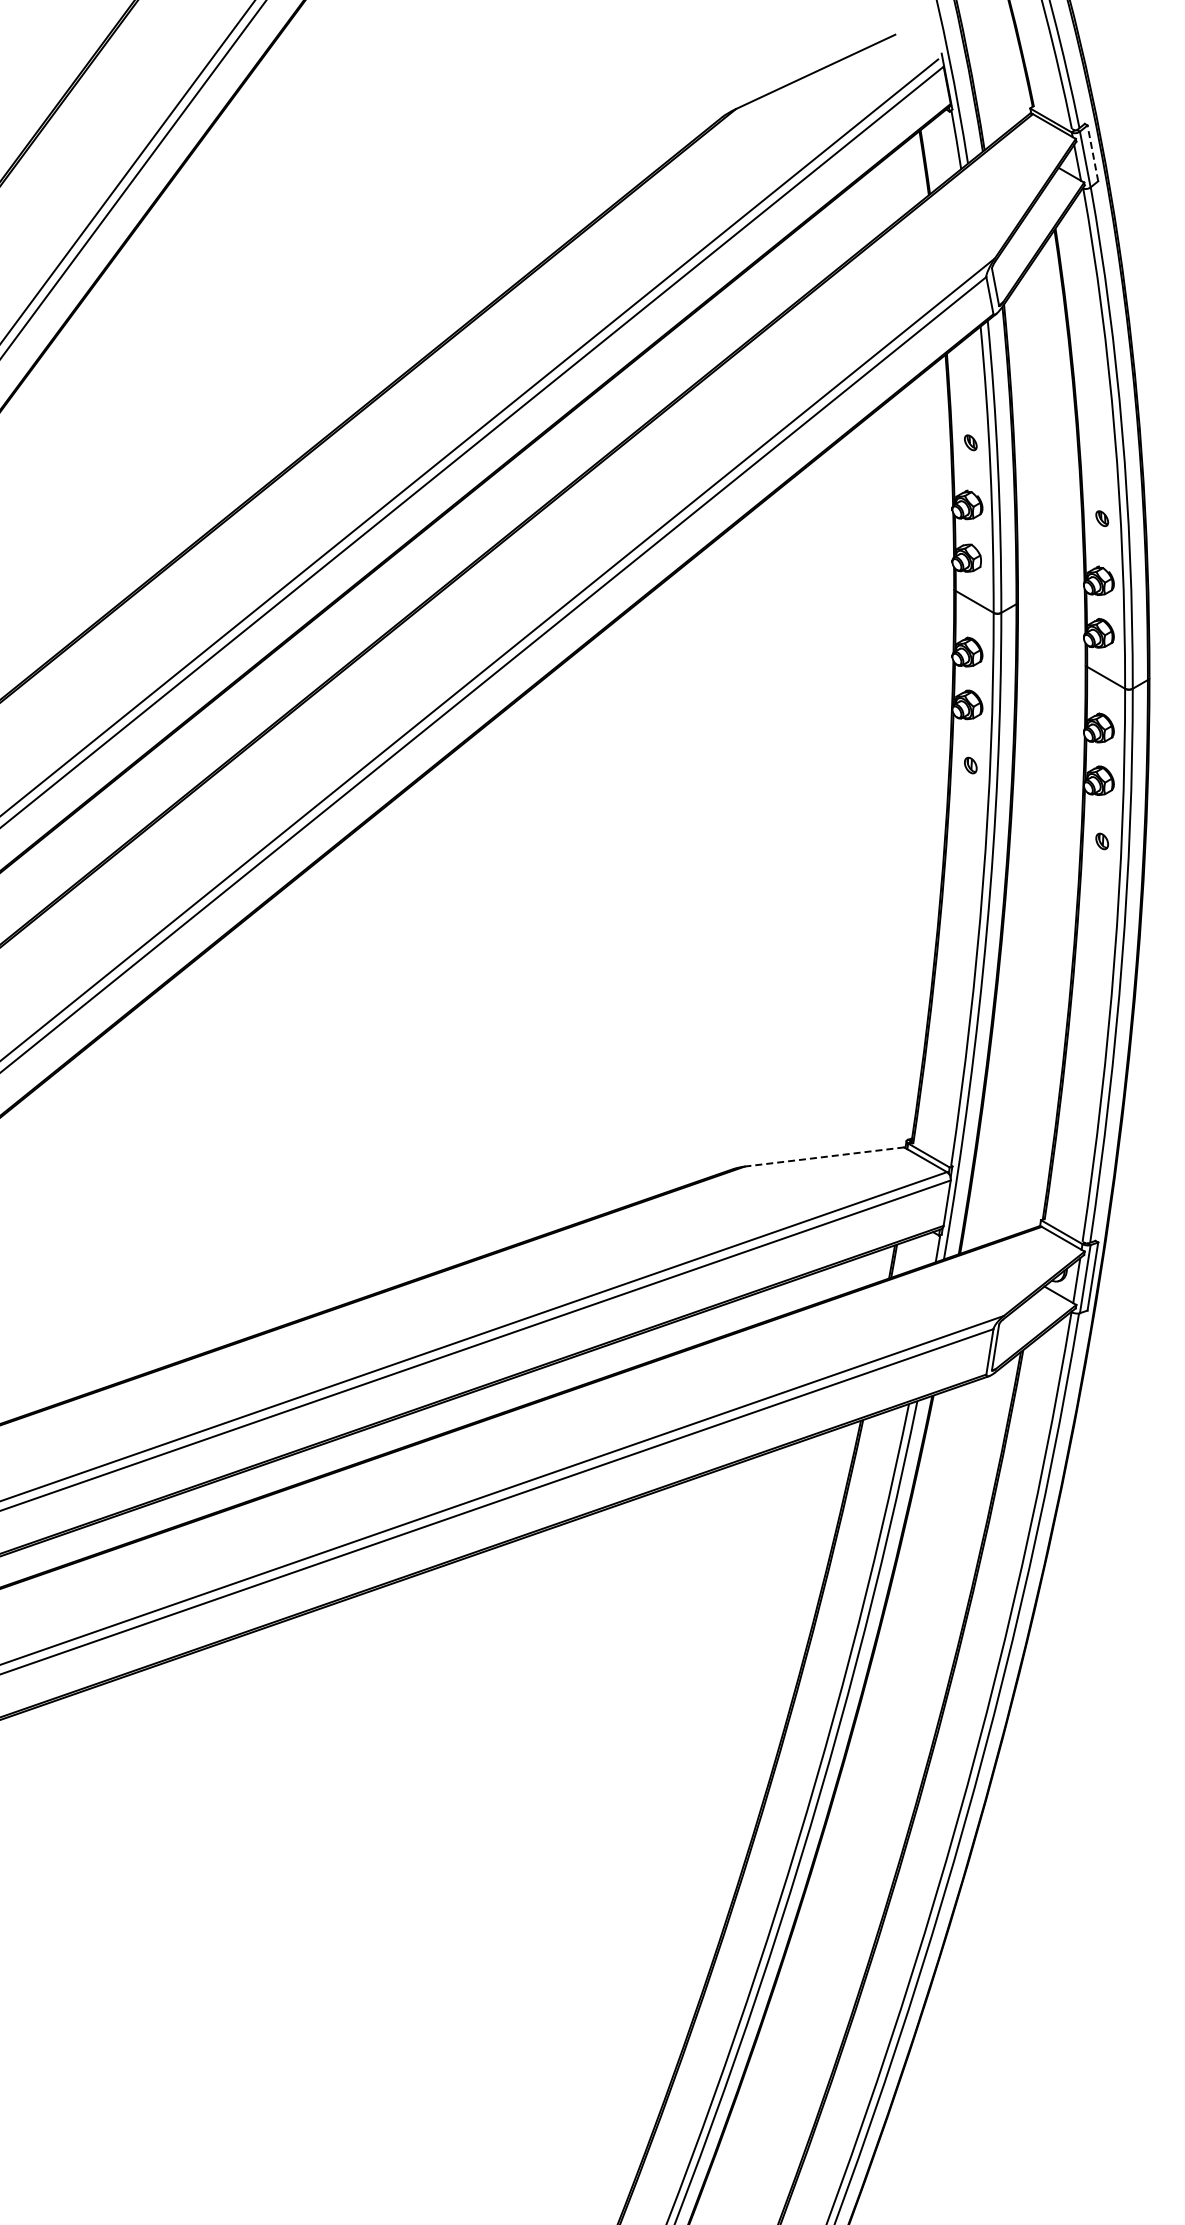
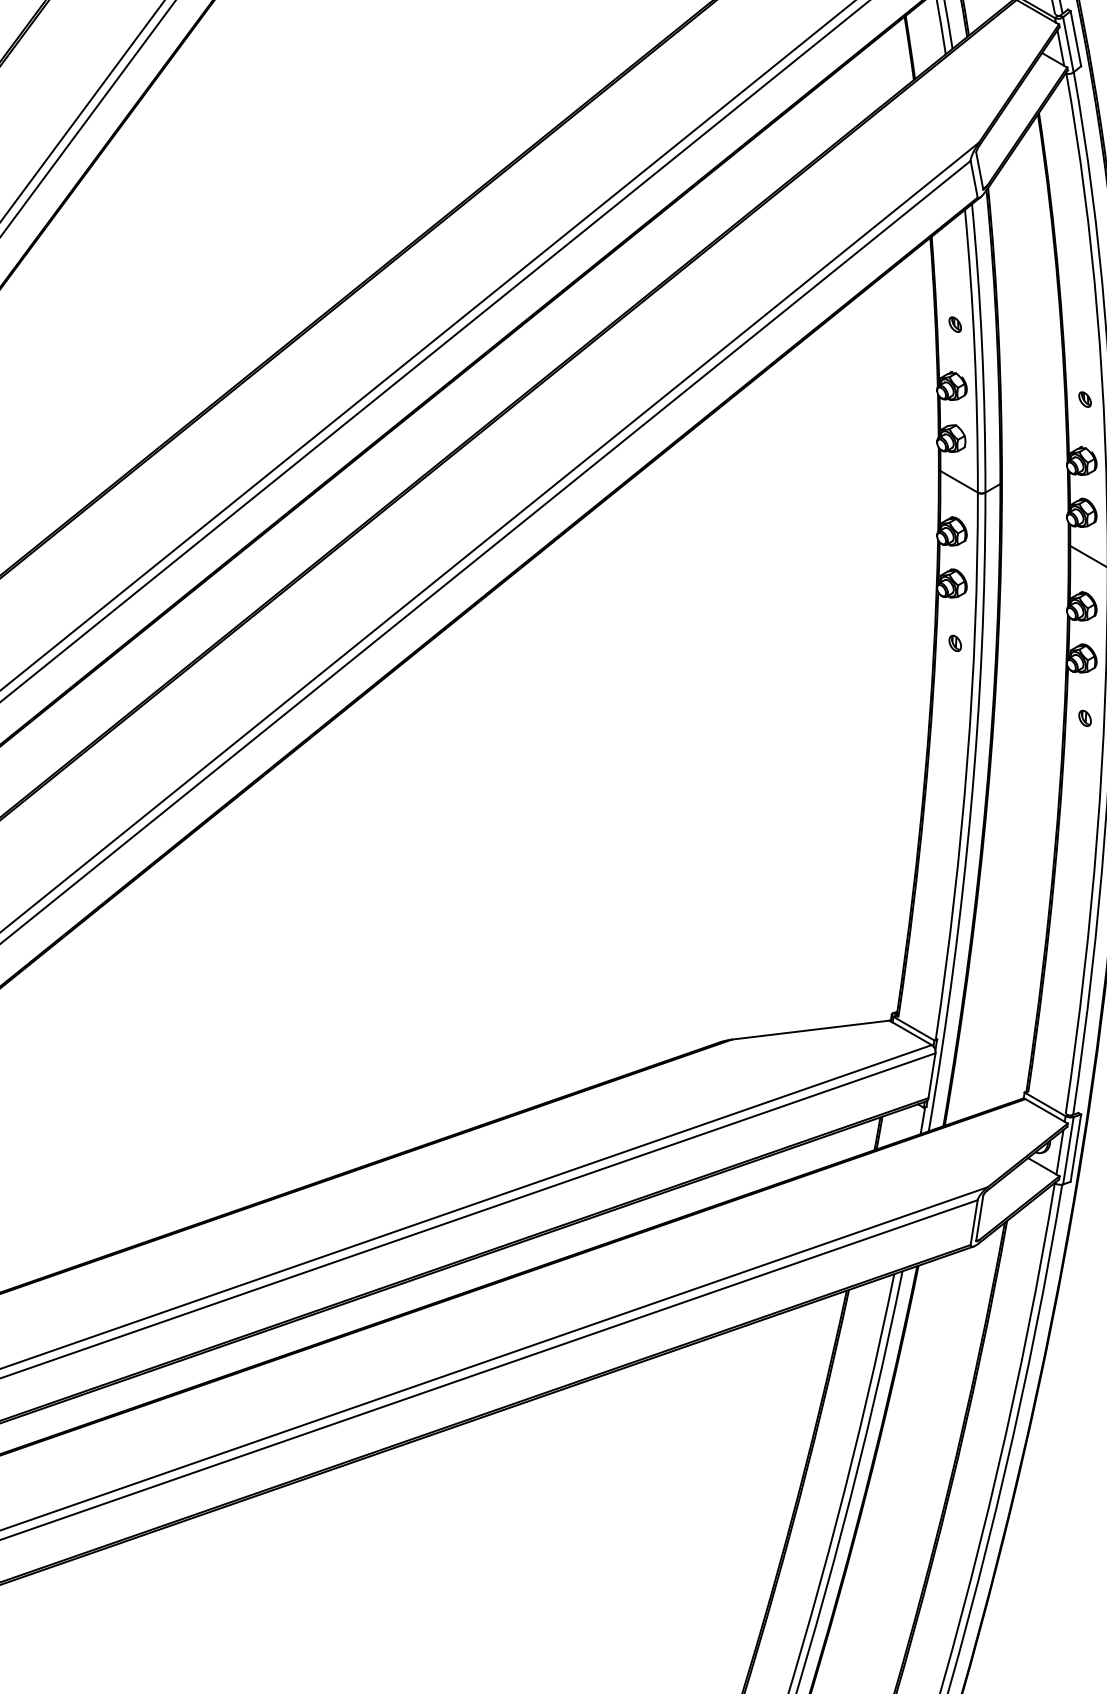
line: (1092, 152) -> (1075, 37), dashed -> solid
line: (824, 1157) -> (810, 1030), dashed -> solid

